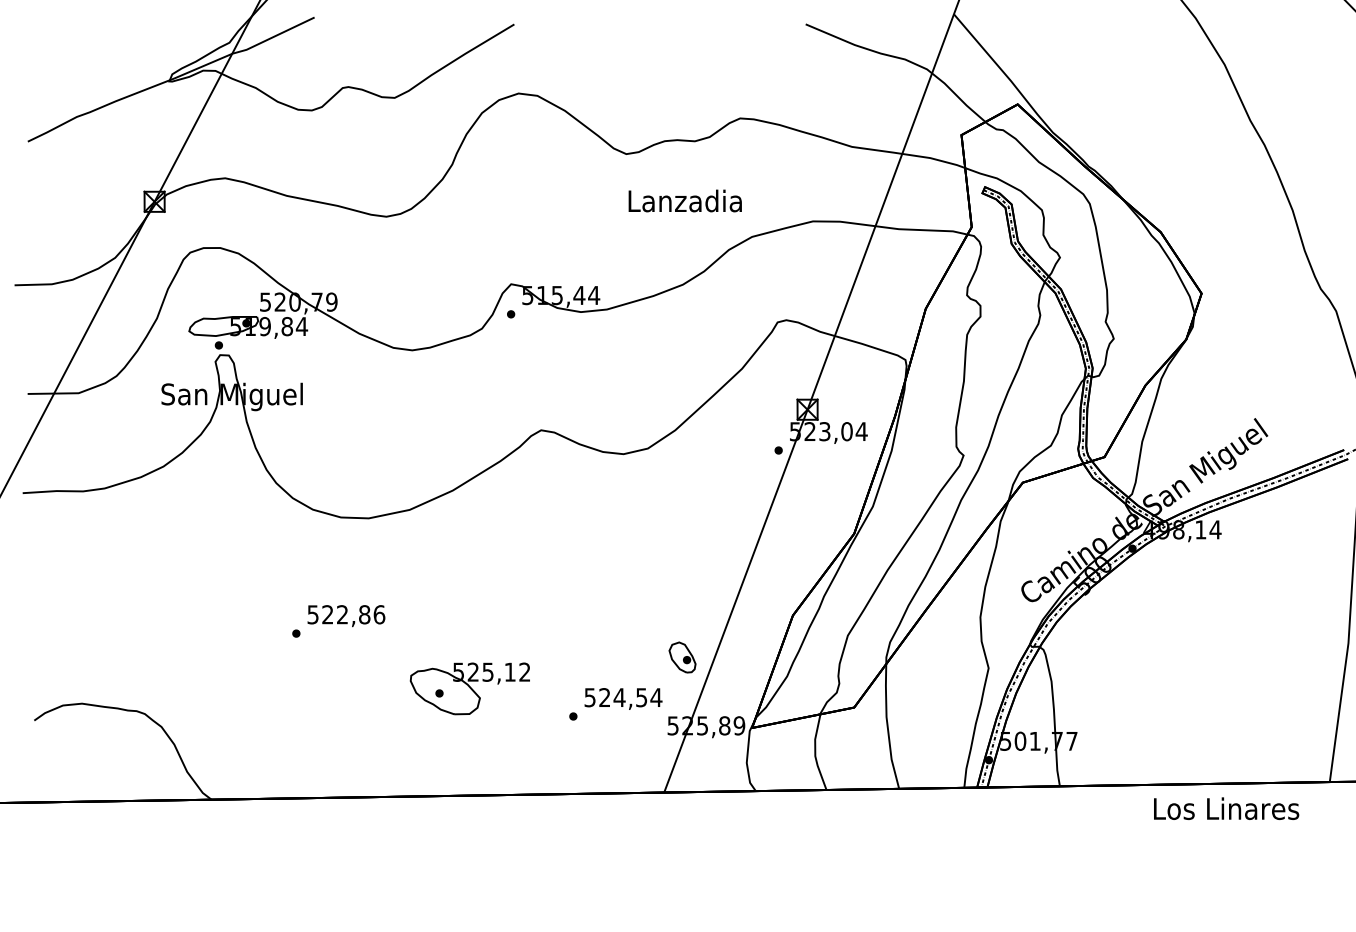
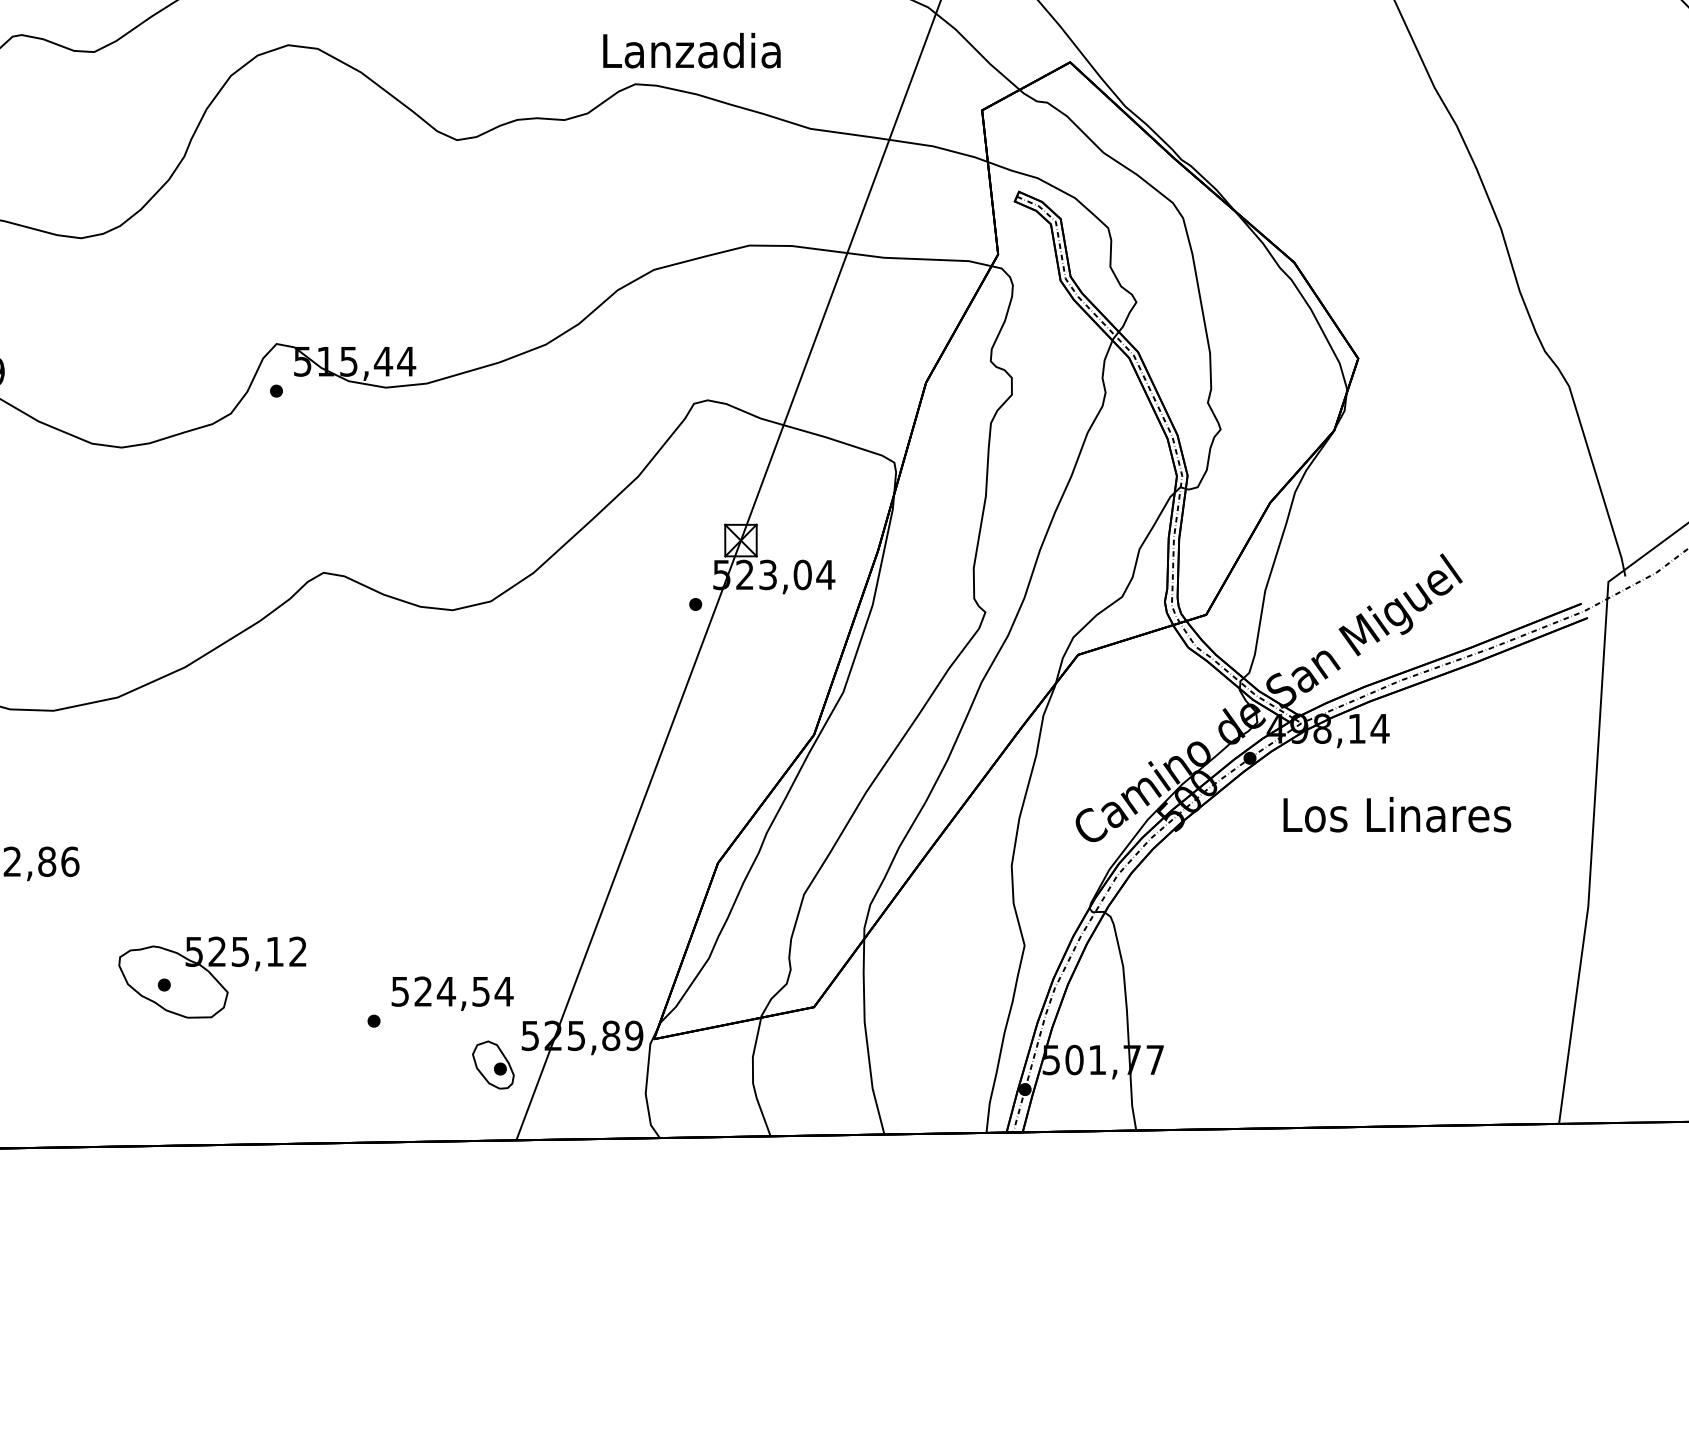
text: (684, 200) -> (690, 49), moved
part: (682, 657) -> (493, 1065), moved
text: (1226, 808) -> (1397, 814), moved

